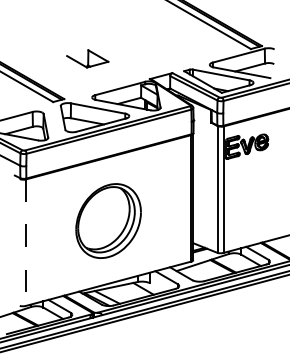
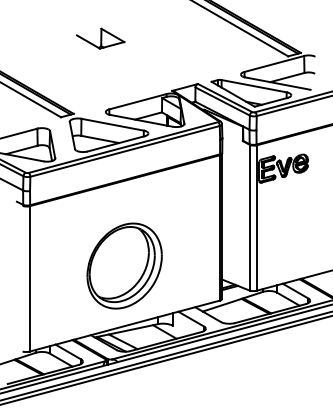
part: (87, 58) -> (100, 38), moved
part: (108, 220) -> (124, 265), moved
line: (25, 242) -> (29, 278), dashed -> solid

